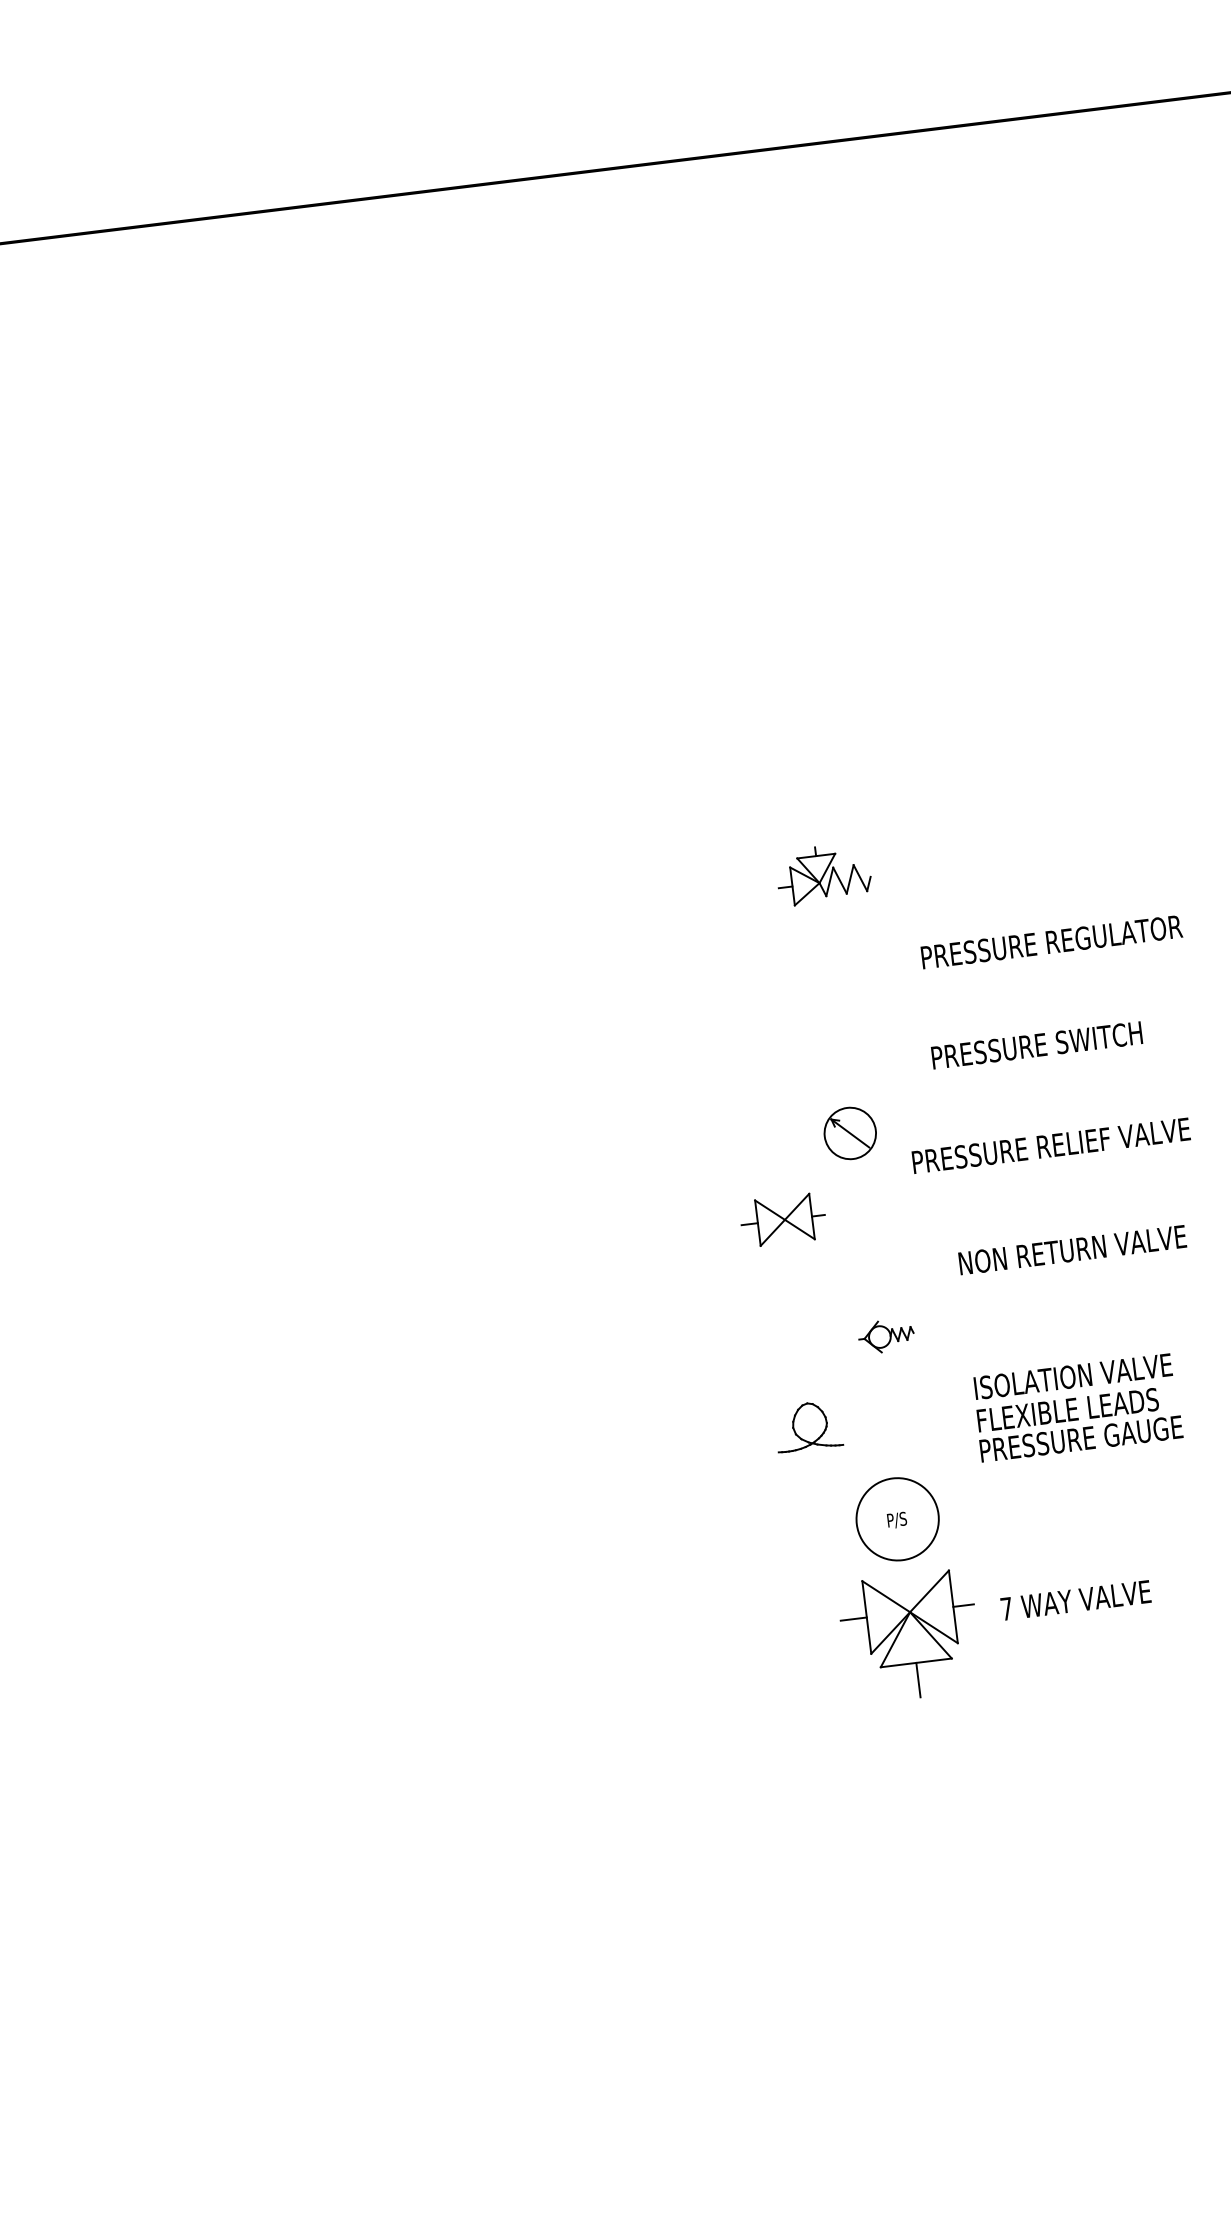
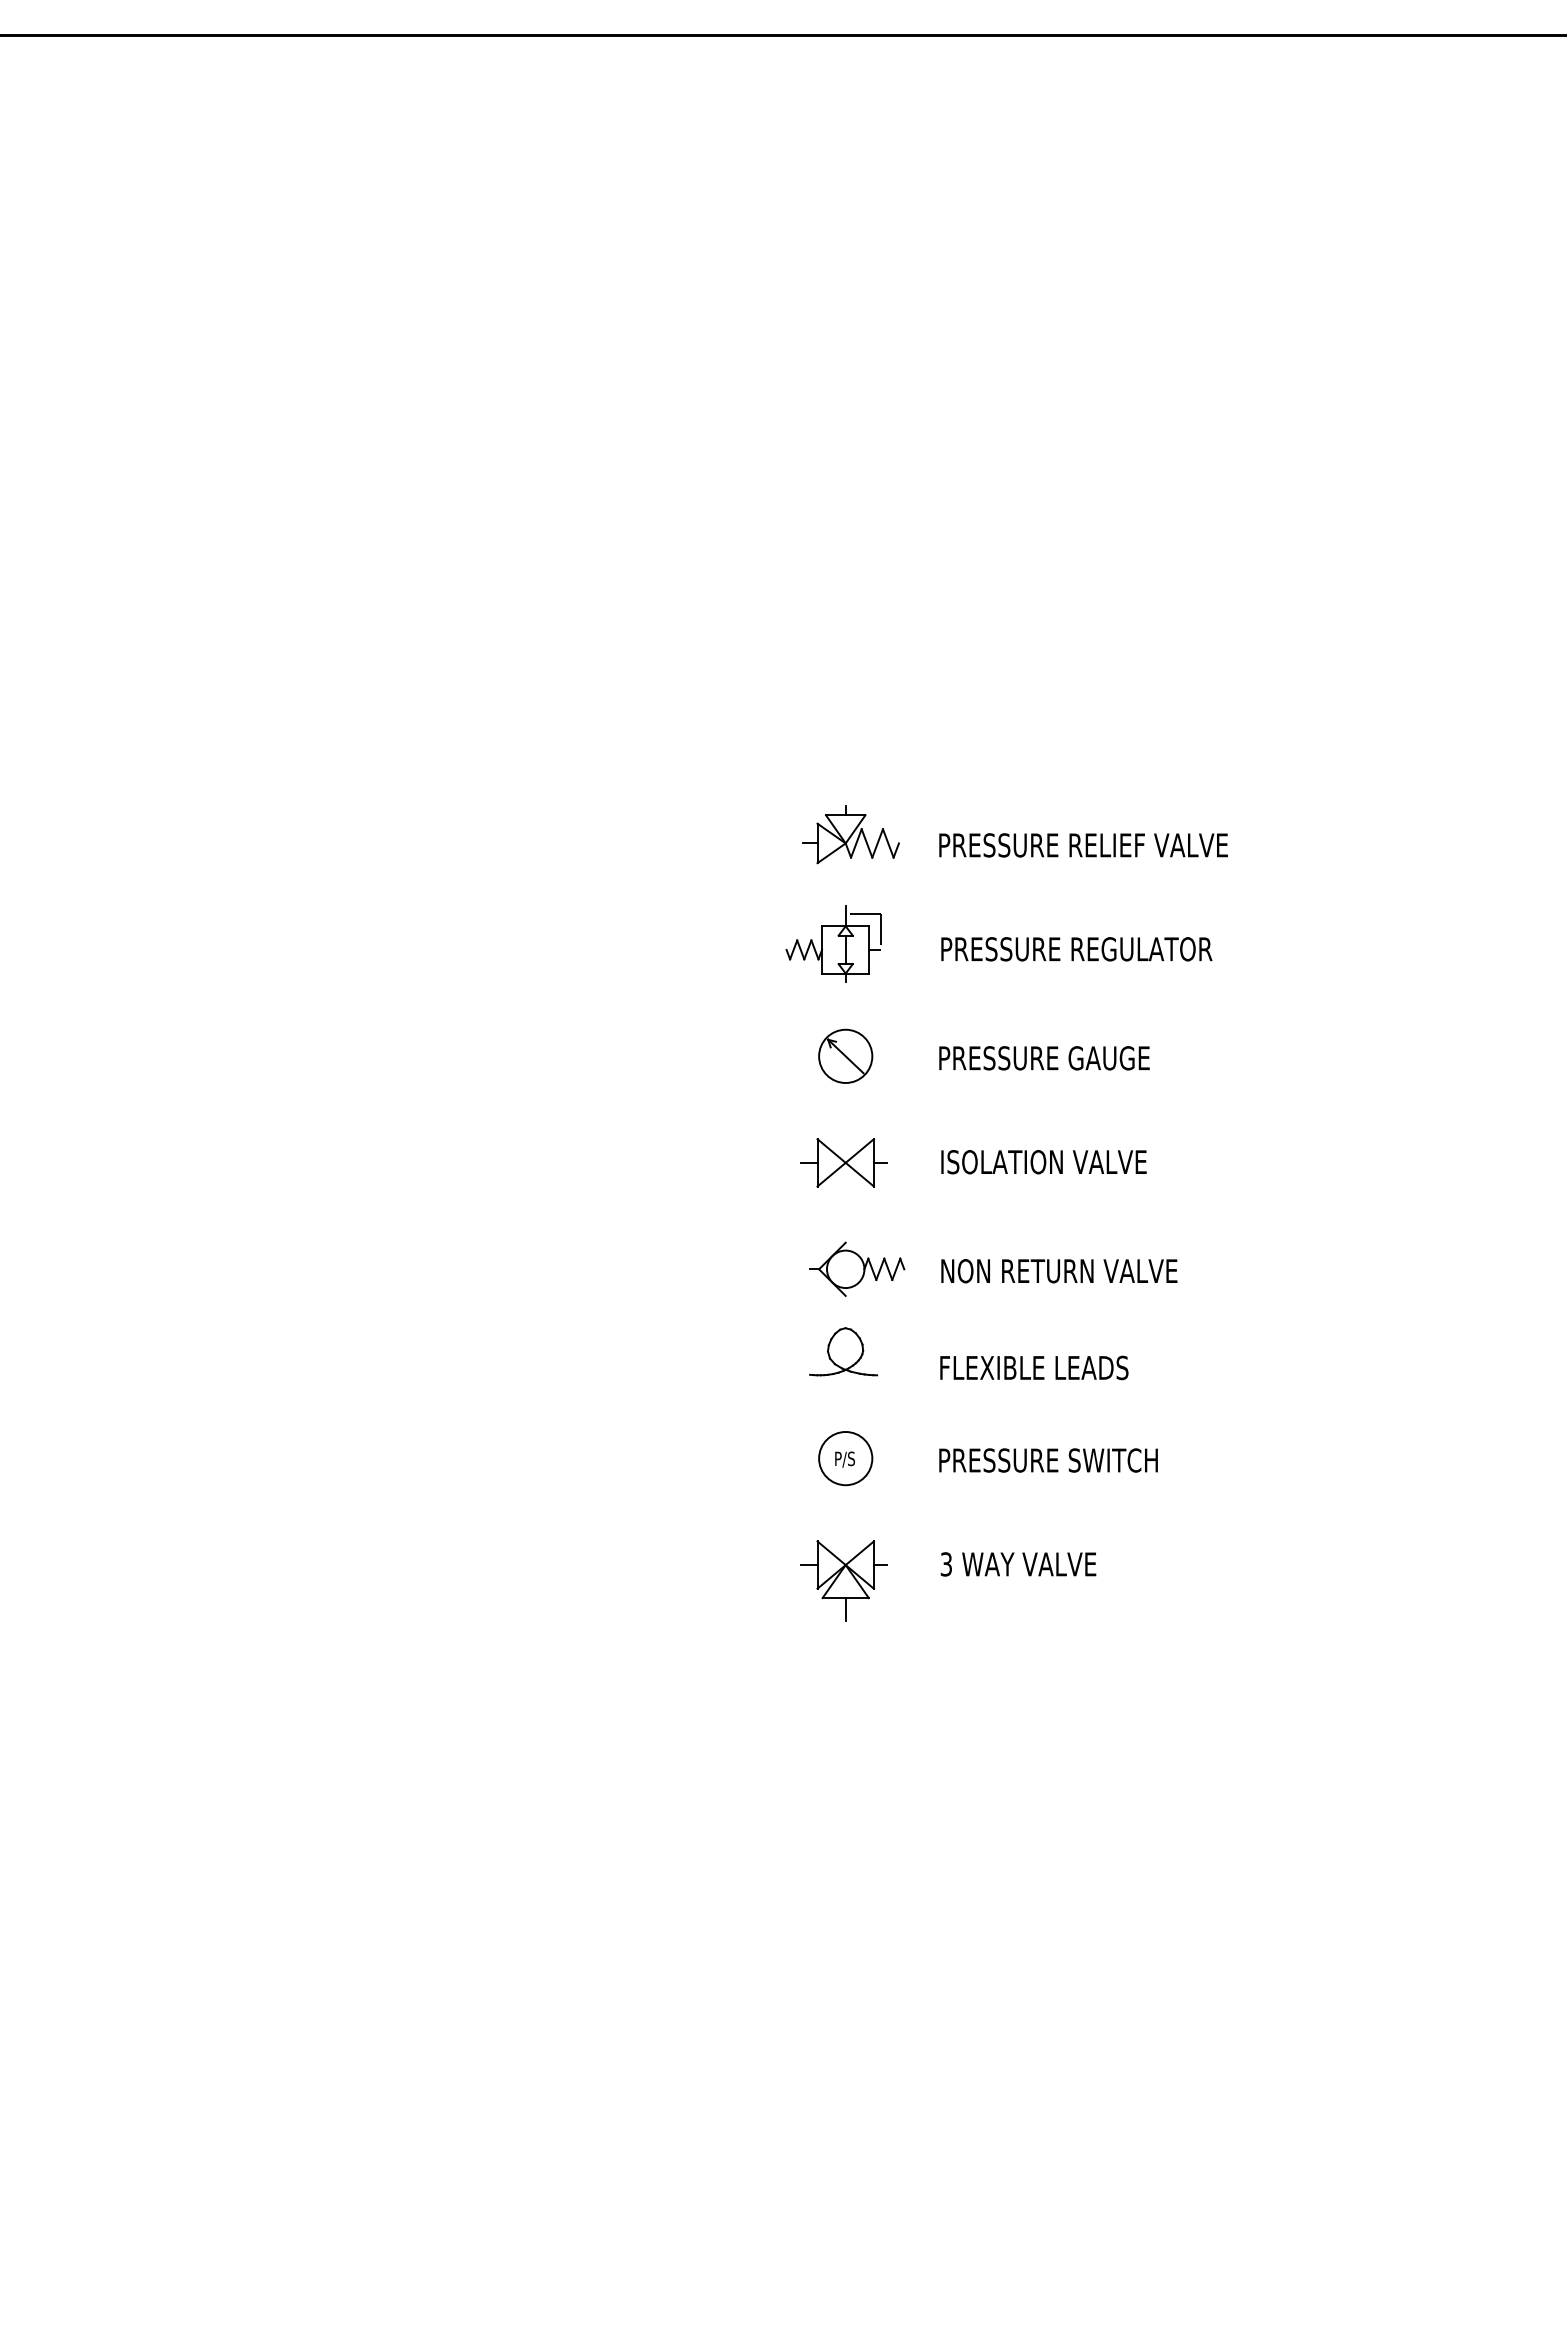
part: (823, 874) -> (850, 834), moved
text: (1051, 942) -> (1076, 949), moved
part: (825, 1026) -> (833, 943), added
text: (1036, 1045) -> (1048, 1460), moved
text: (1051, 1145) -> (1083, 845), moved
part: (782, 1219) -> (843, 1162), moved
text: (1072, 1250) -> (1059, 1271), moved
part: (886, 1335) -> (857, 1268), size x1.67
text: (1072, 1376) -> (1043, 1162), moved
part: (808, 1426) -> (843, 1351), moved
text: (1081, 1439) -> (1044, 1058), moved
circle: (897, 1519) -> (845, 1458), size x0.62
text: (1005, 1609) -> (945, 1564), 7 -> 3
part: (909, 1636) -> (843, 1580), size x0.62

